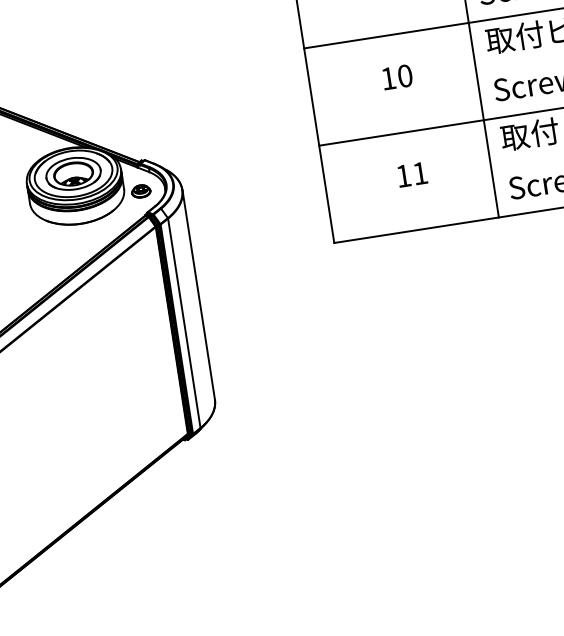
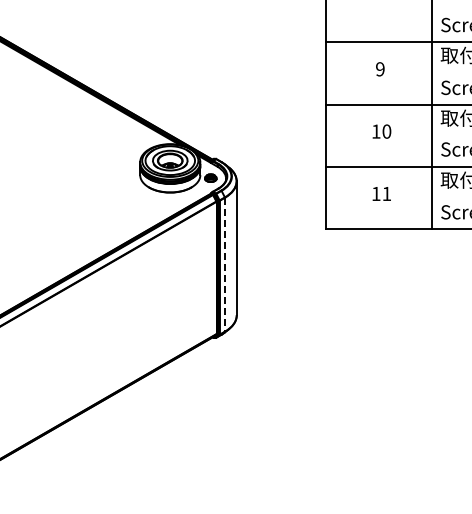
line: (185, 322) -> (225, 264), solid -> dashed

